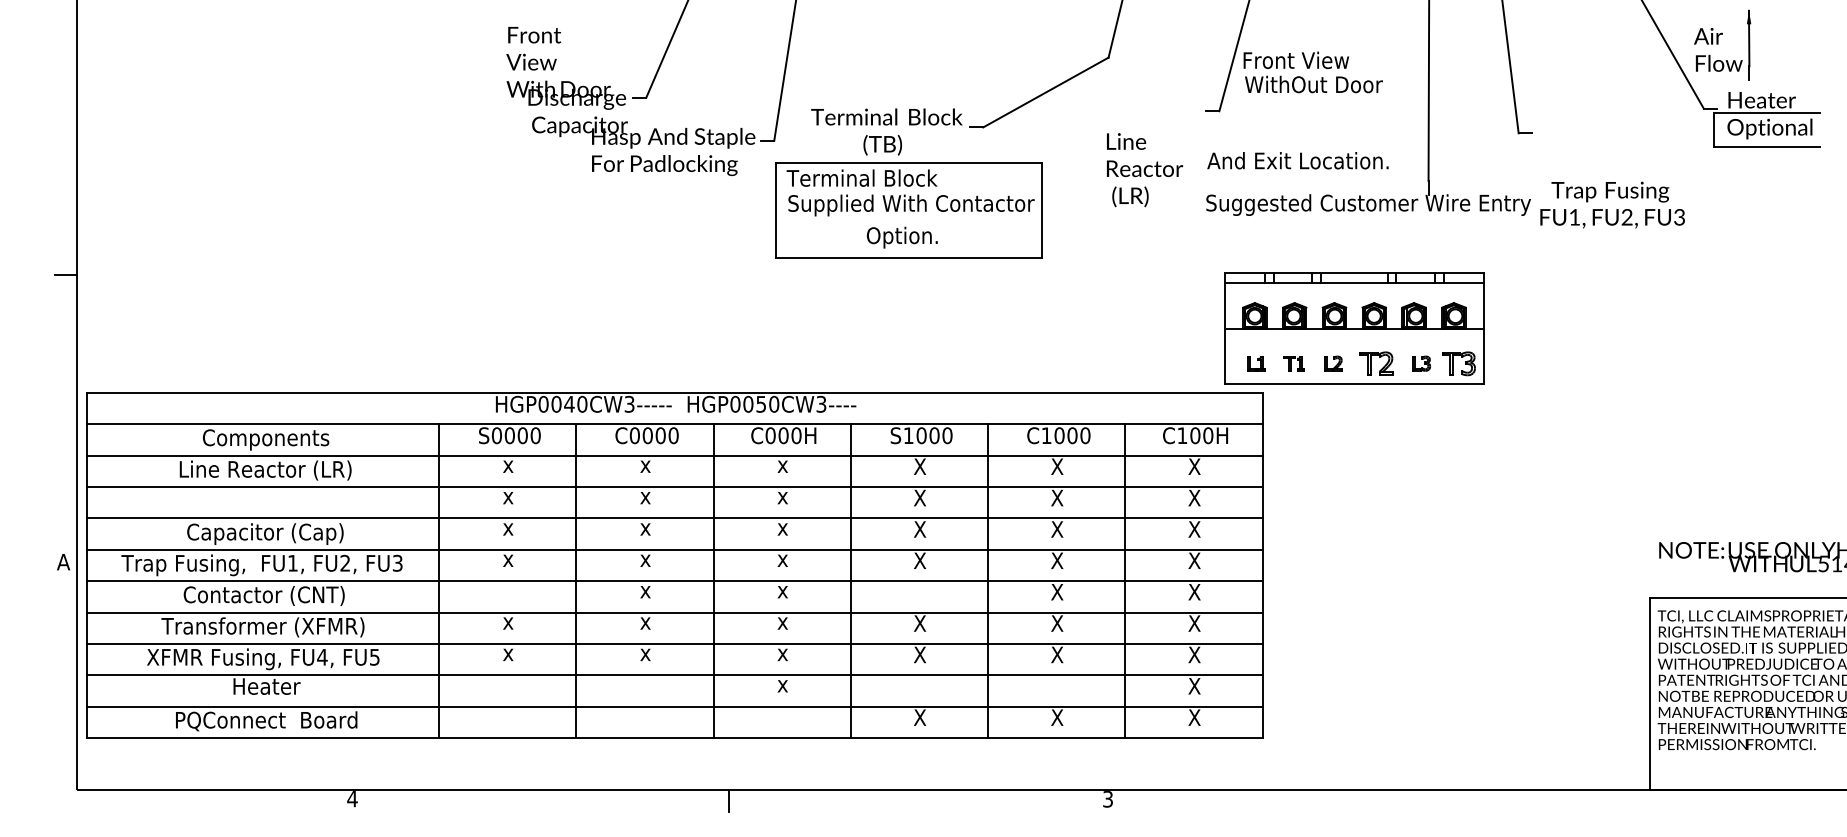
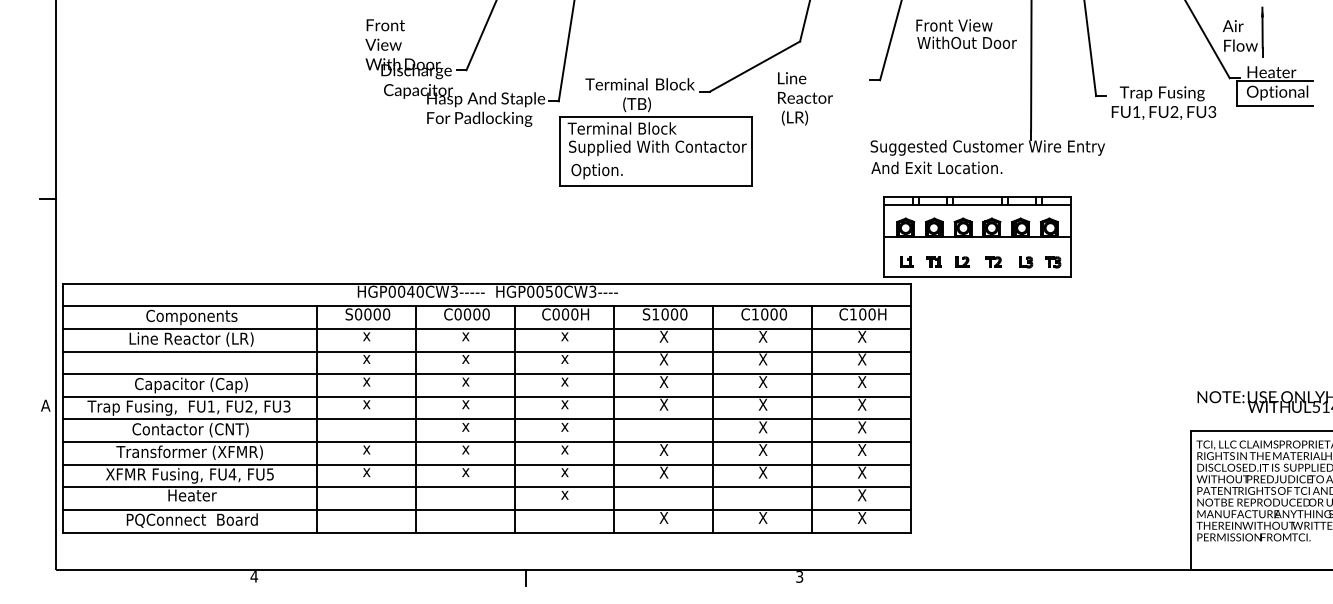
text: (1312, 72) -> (966, 34), moved
text: (1297, 160) -> (936, 167), moved
text: (1144, 170) -> (805, 99), moved
text: (1612, 204) -> (1163, 102), moved
text: (901, 237) -> (596, 171), moved
part: (1376, 363) -> (993, 262), size x0.62
part: (1459, 363) -> (1053, 262), size x0.62

